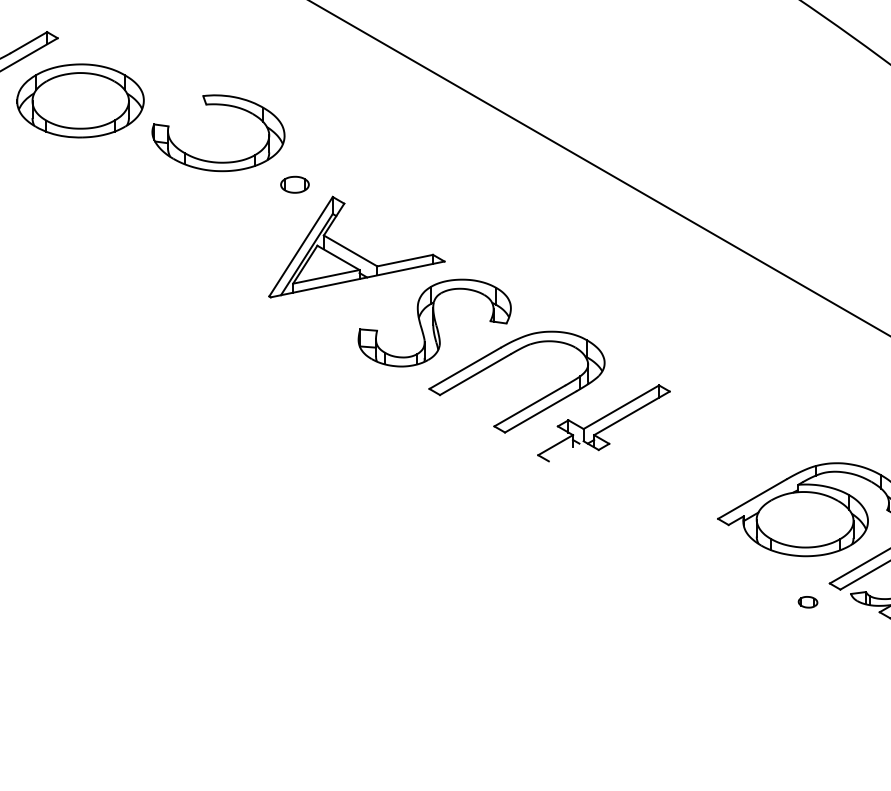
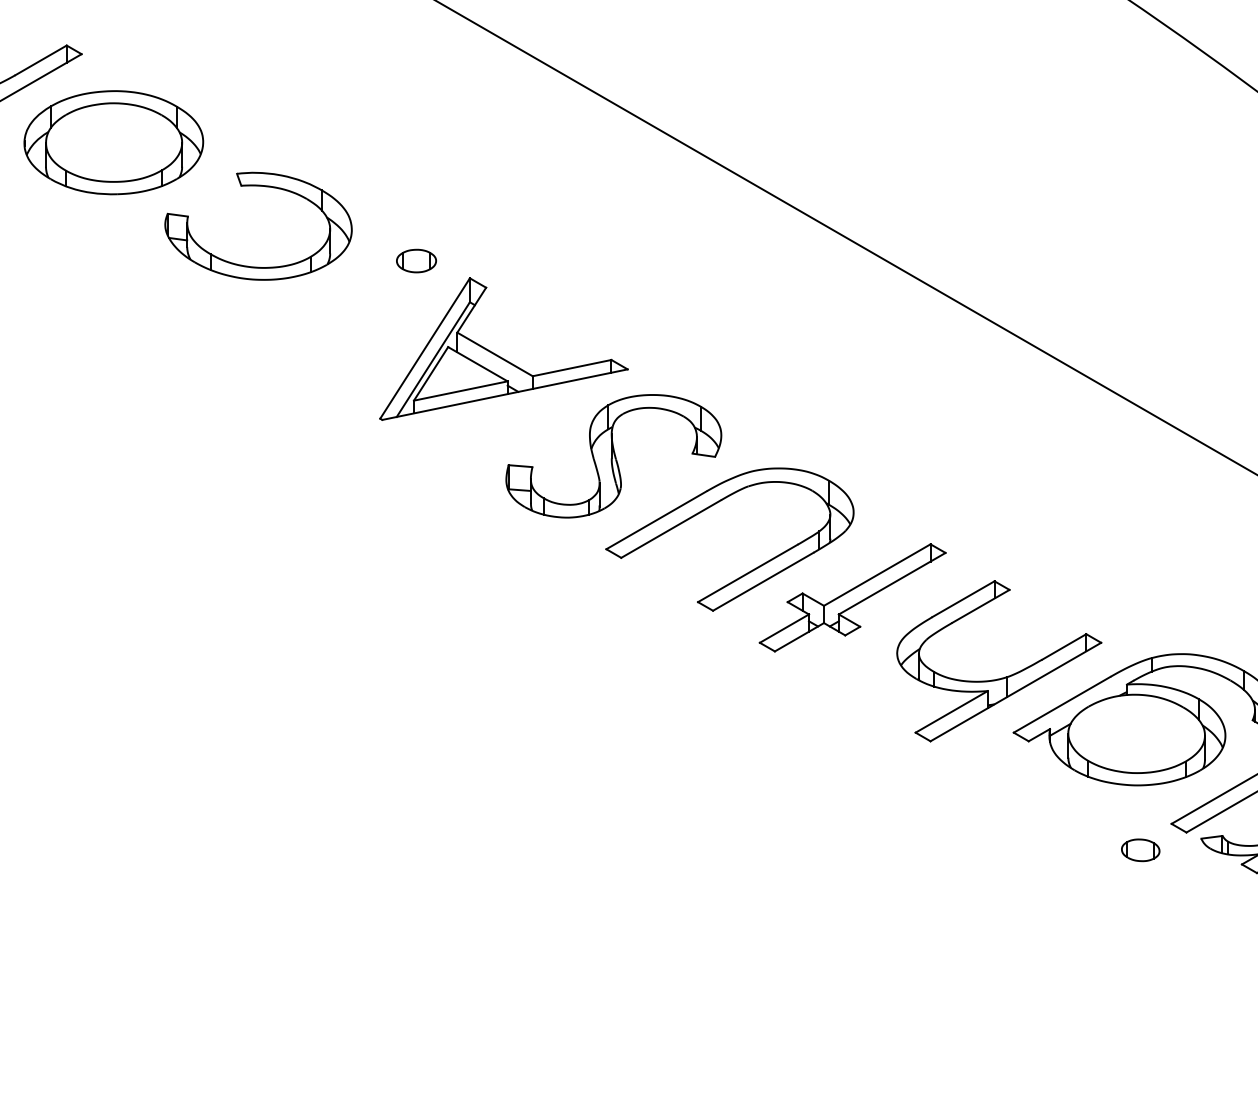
part: (223, 105) -> (265, 187), moved
line: (566, 451) -> (799, 637), added
part: (709, 479) -> (1001, 677), added
part: (807, 602) -> (1140, 850), size x1.43

